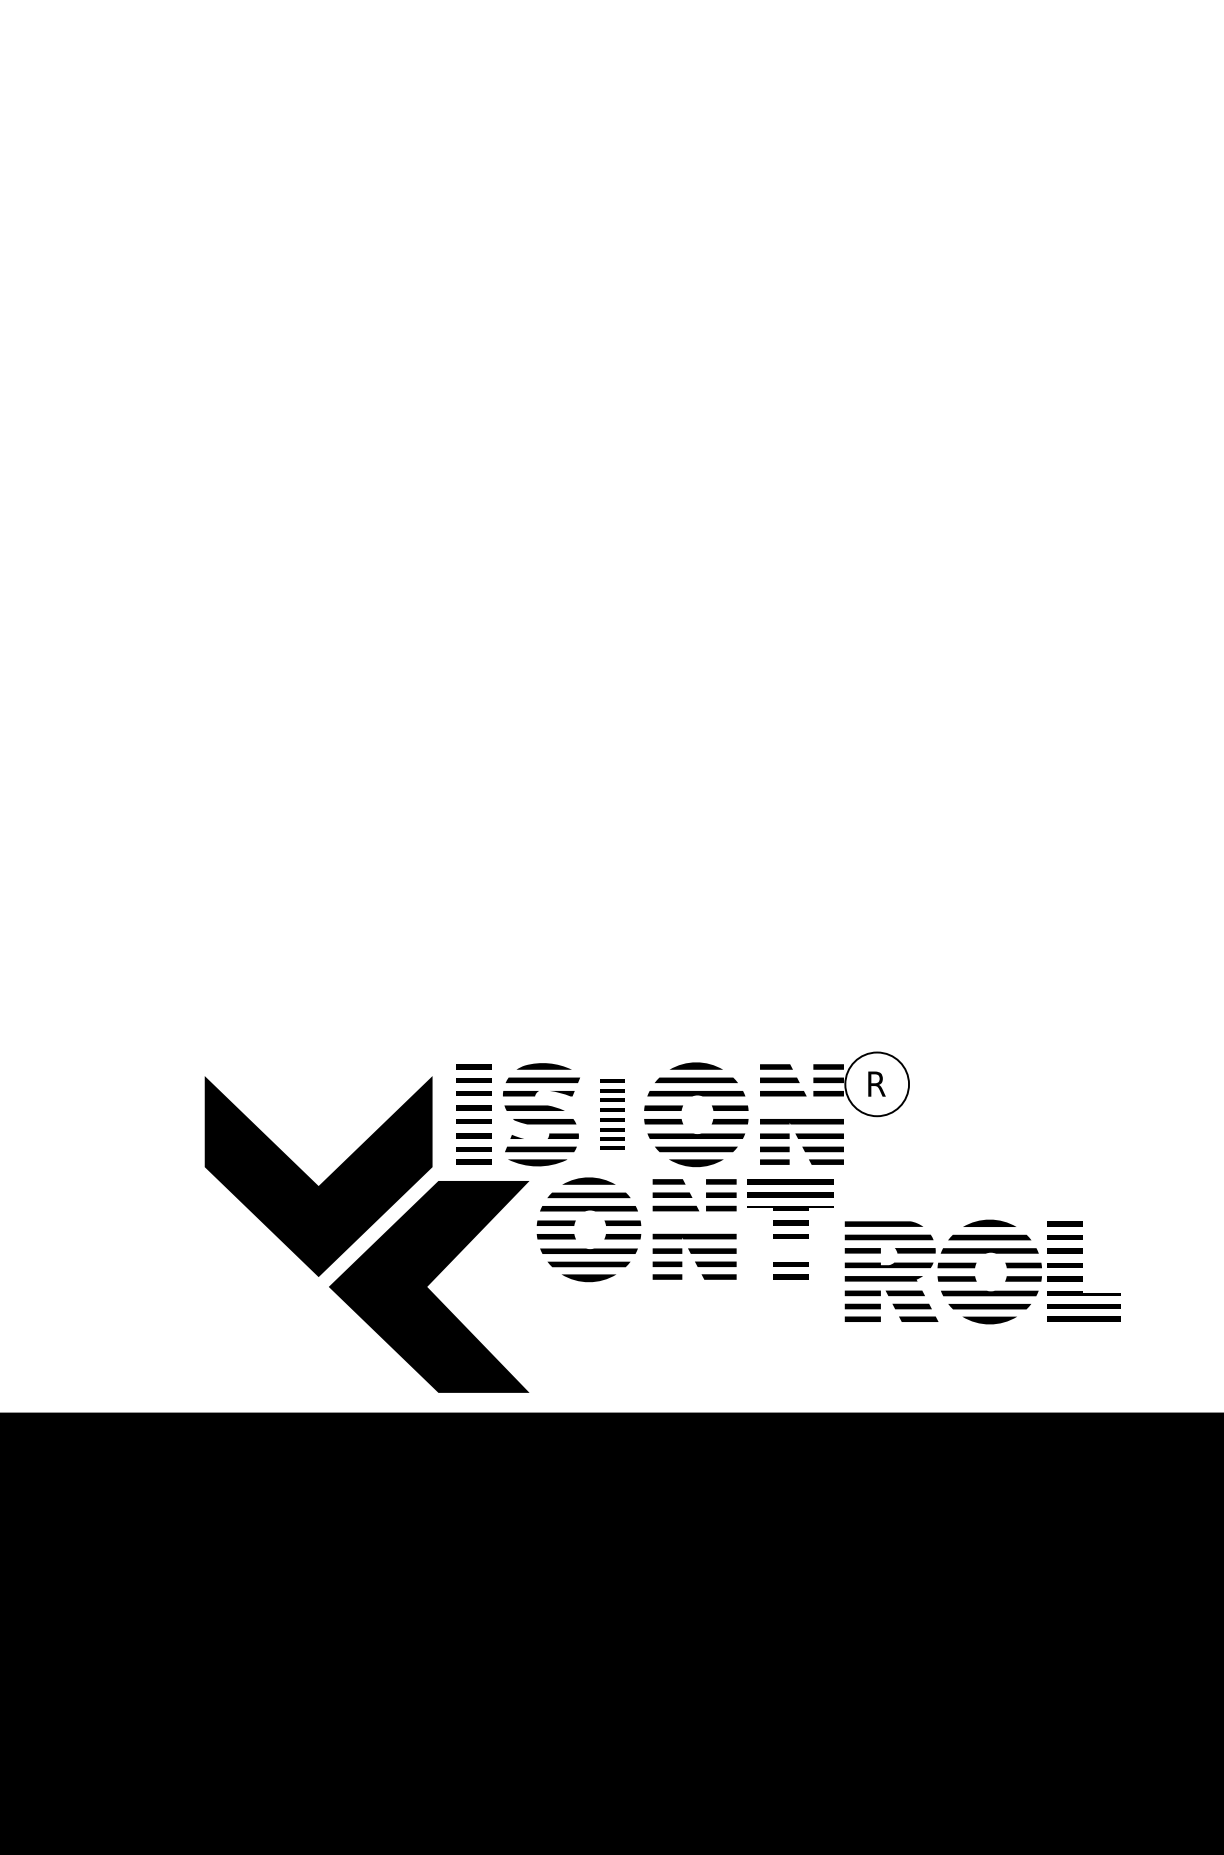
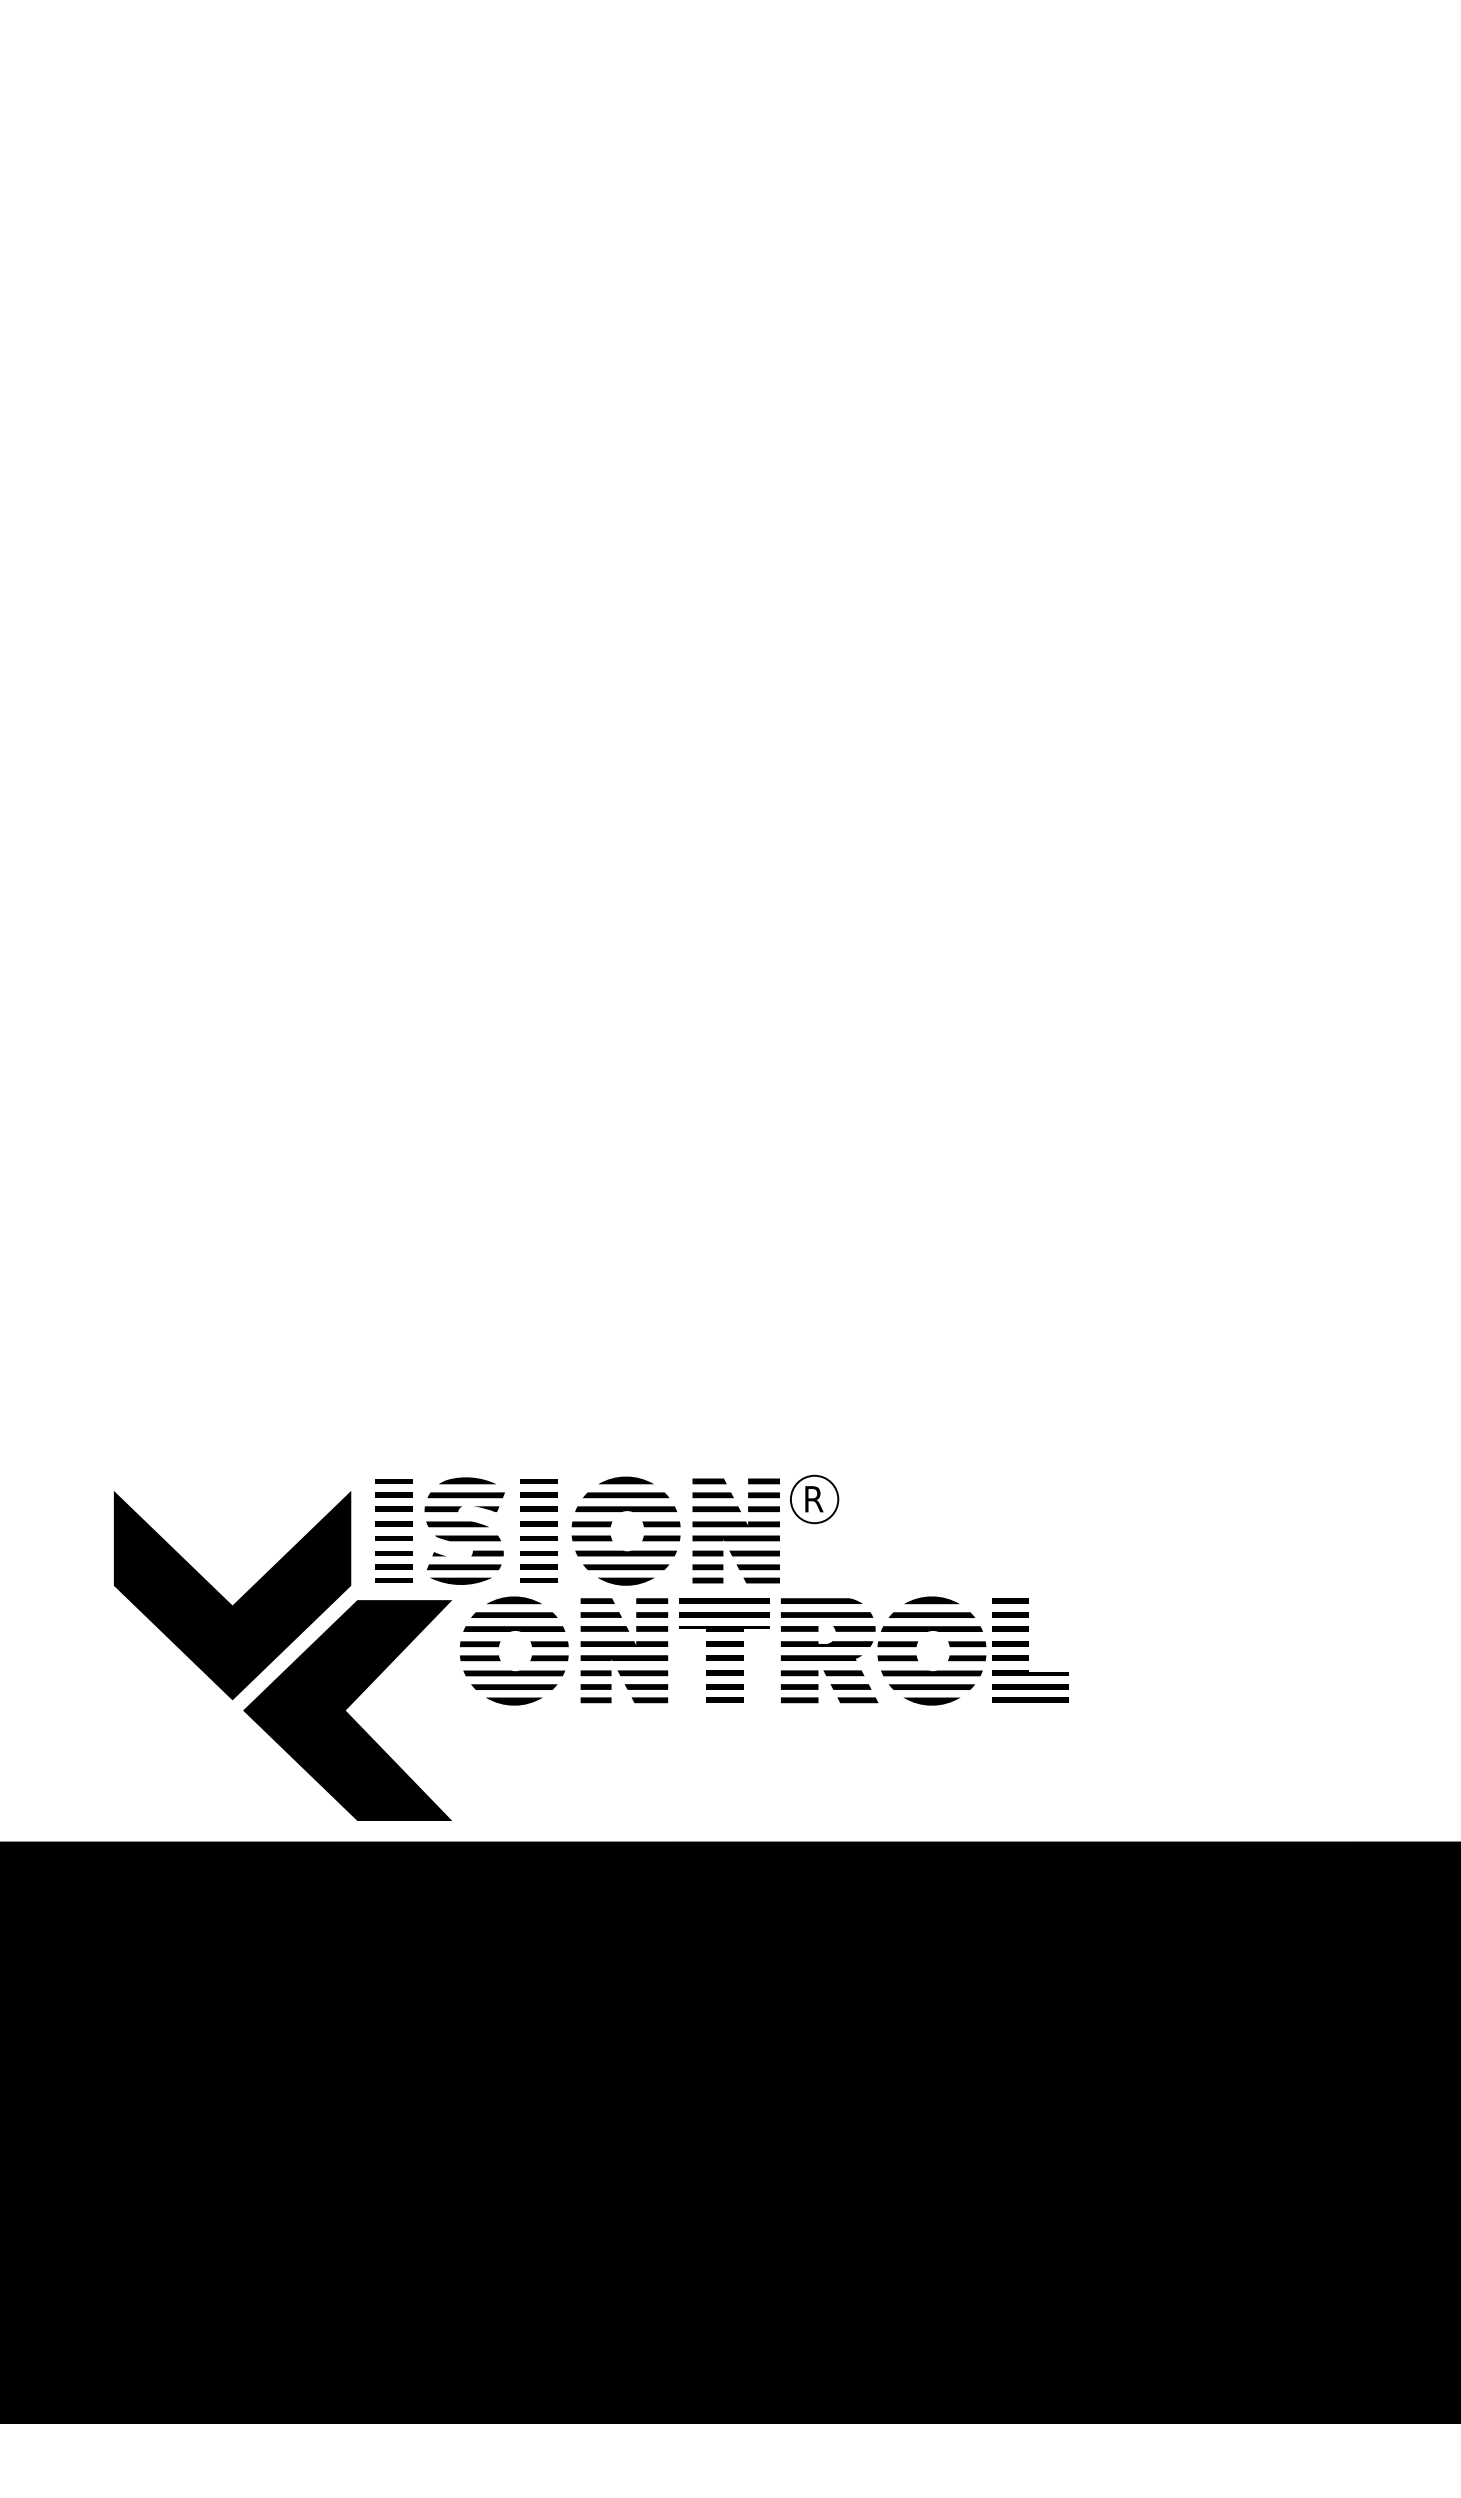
circle: (877, 1084) -> (814, 1499), size x0.71
fill: (802, 1108) -> (736, 1524), added
part: (612, 1114) -> (538, 1530), size x1.43
fill: (694, 1222) -> (624, 1643), added
fill: (790, 1251) -> (724, 1673), added
part: (974, 1267) -> (916, 1646), moved

